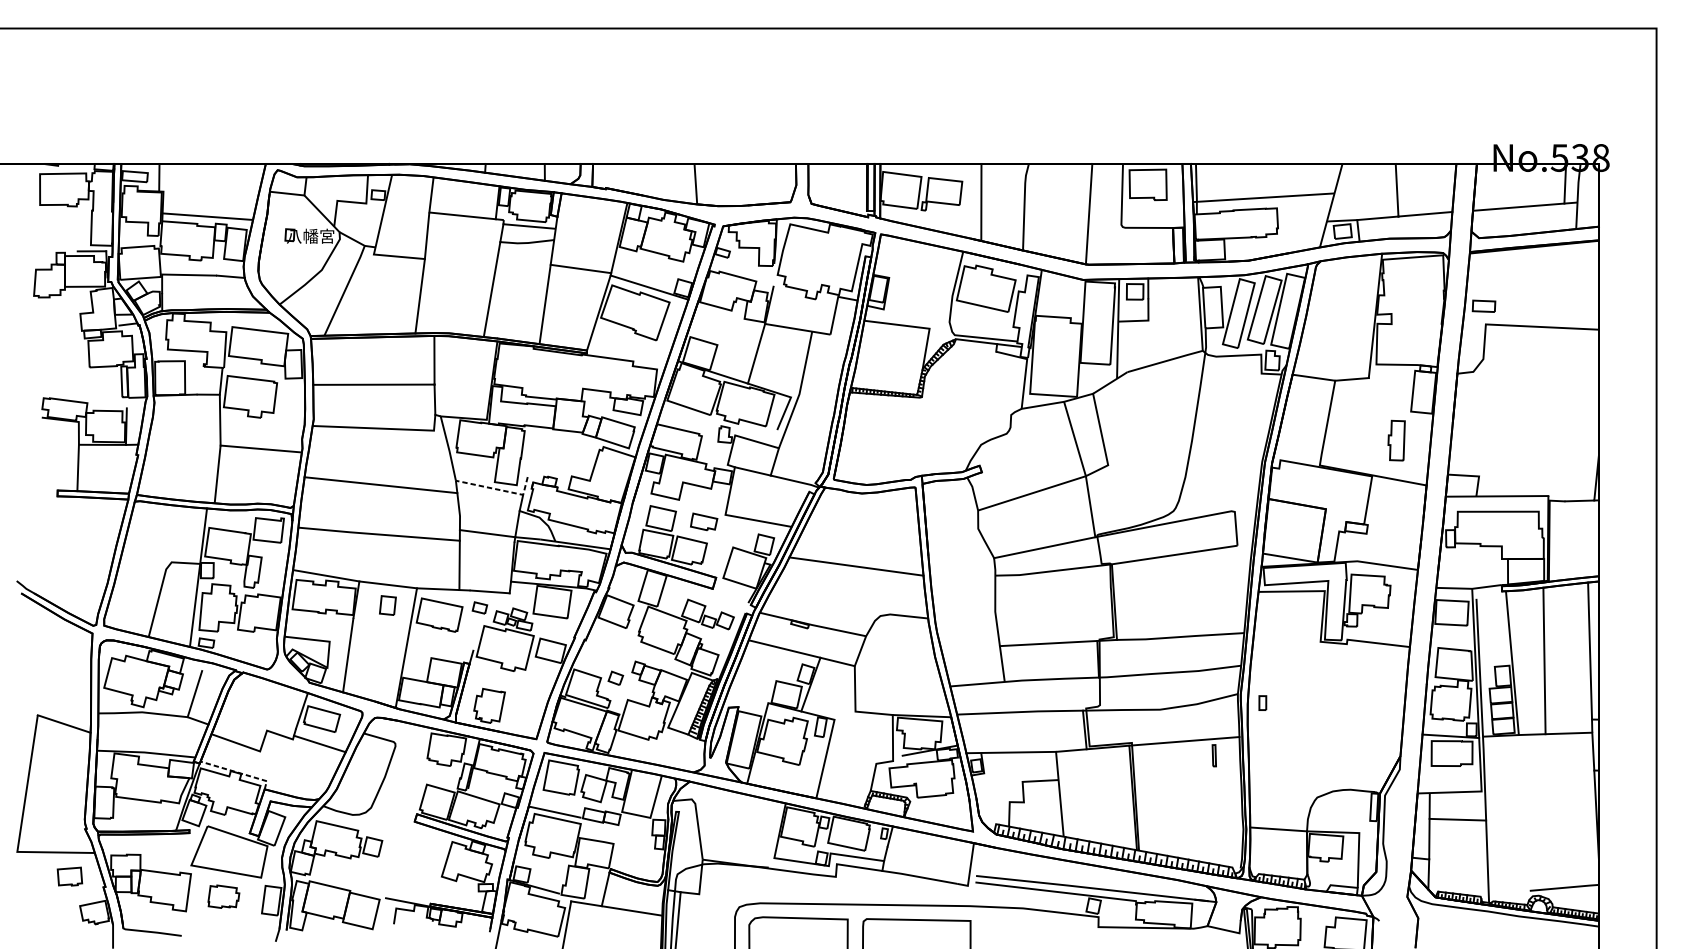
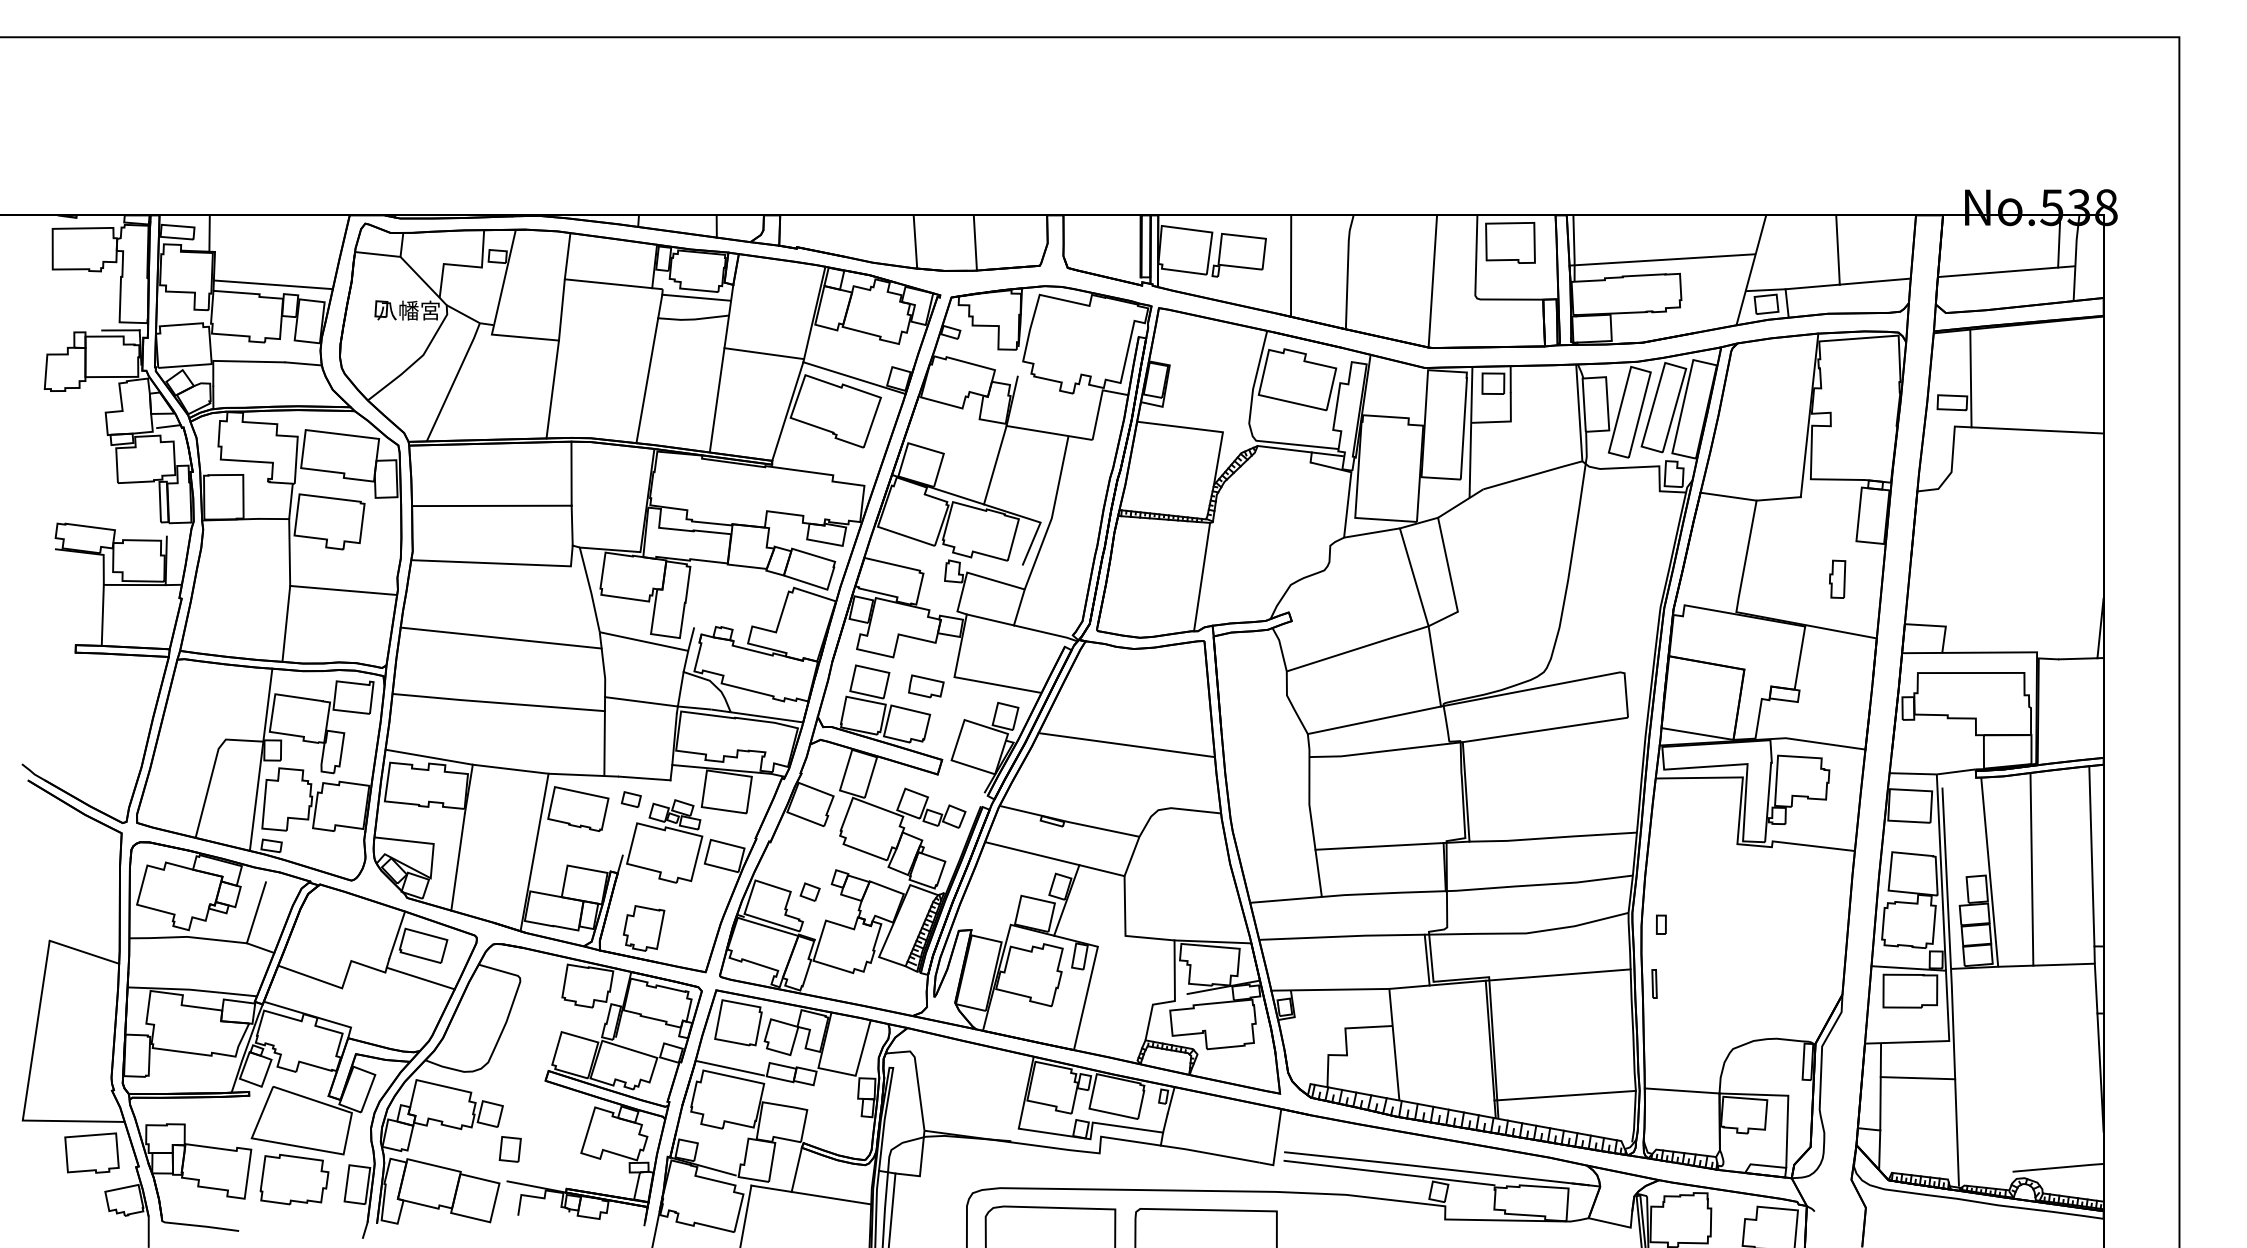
line: (740, 184) -> (974, 242), added
line: (1497, 287) -> (1970, 378), added
line: (914, 438) -> (1202, 576), added
part: (1396, 439) -> (1837, 578), size x0.71
line: (499, 490) -> (656, 644), dashed -> solid
part: (387, 605) -> (509, 1149), moved
part: (1214, 755) -> (1654, 983), moved
line: (238, 772) -> (313, 1016), dashed -> solid
line: (1189, 832) -> (1564, 1095), added
part: (69, 876) -> (91, 1152), size x1.67
part: (223, 896) -> (294, 1179), size x1.67

